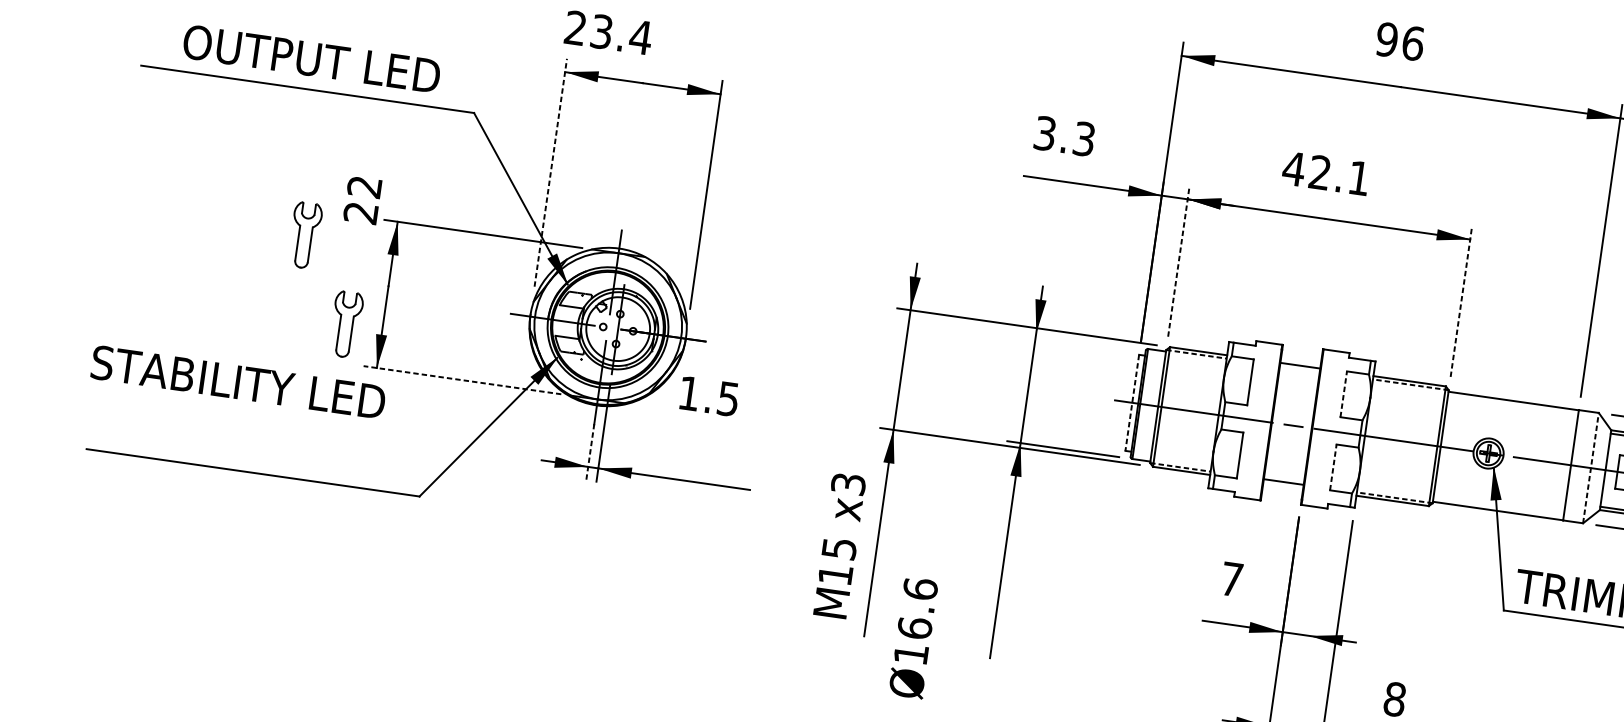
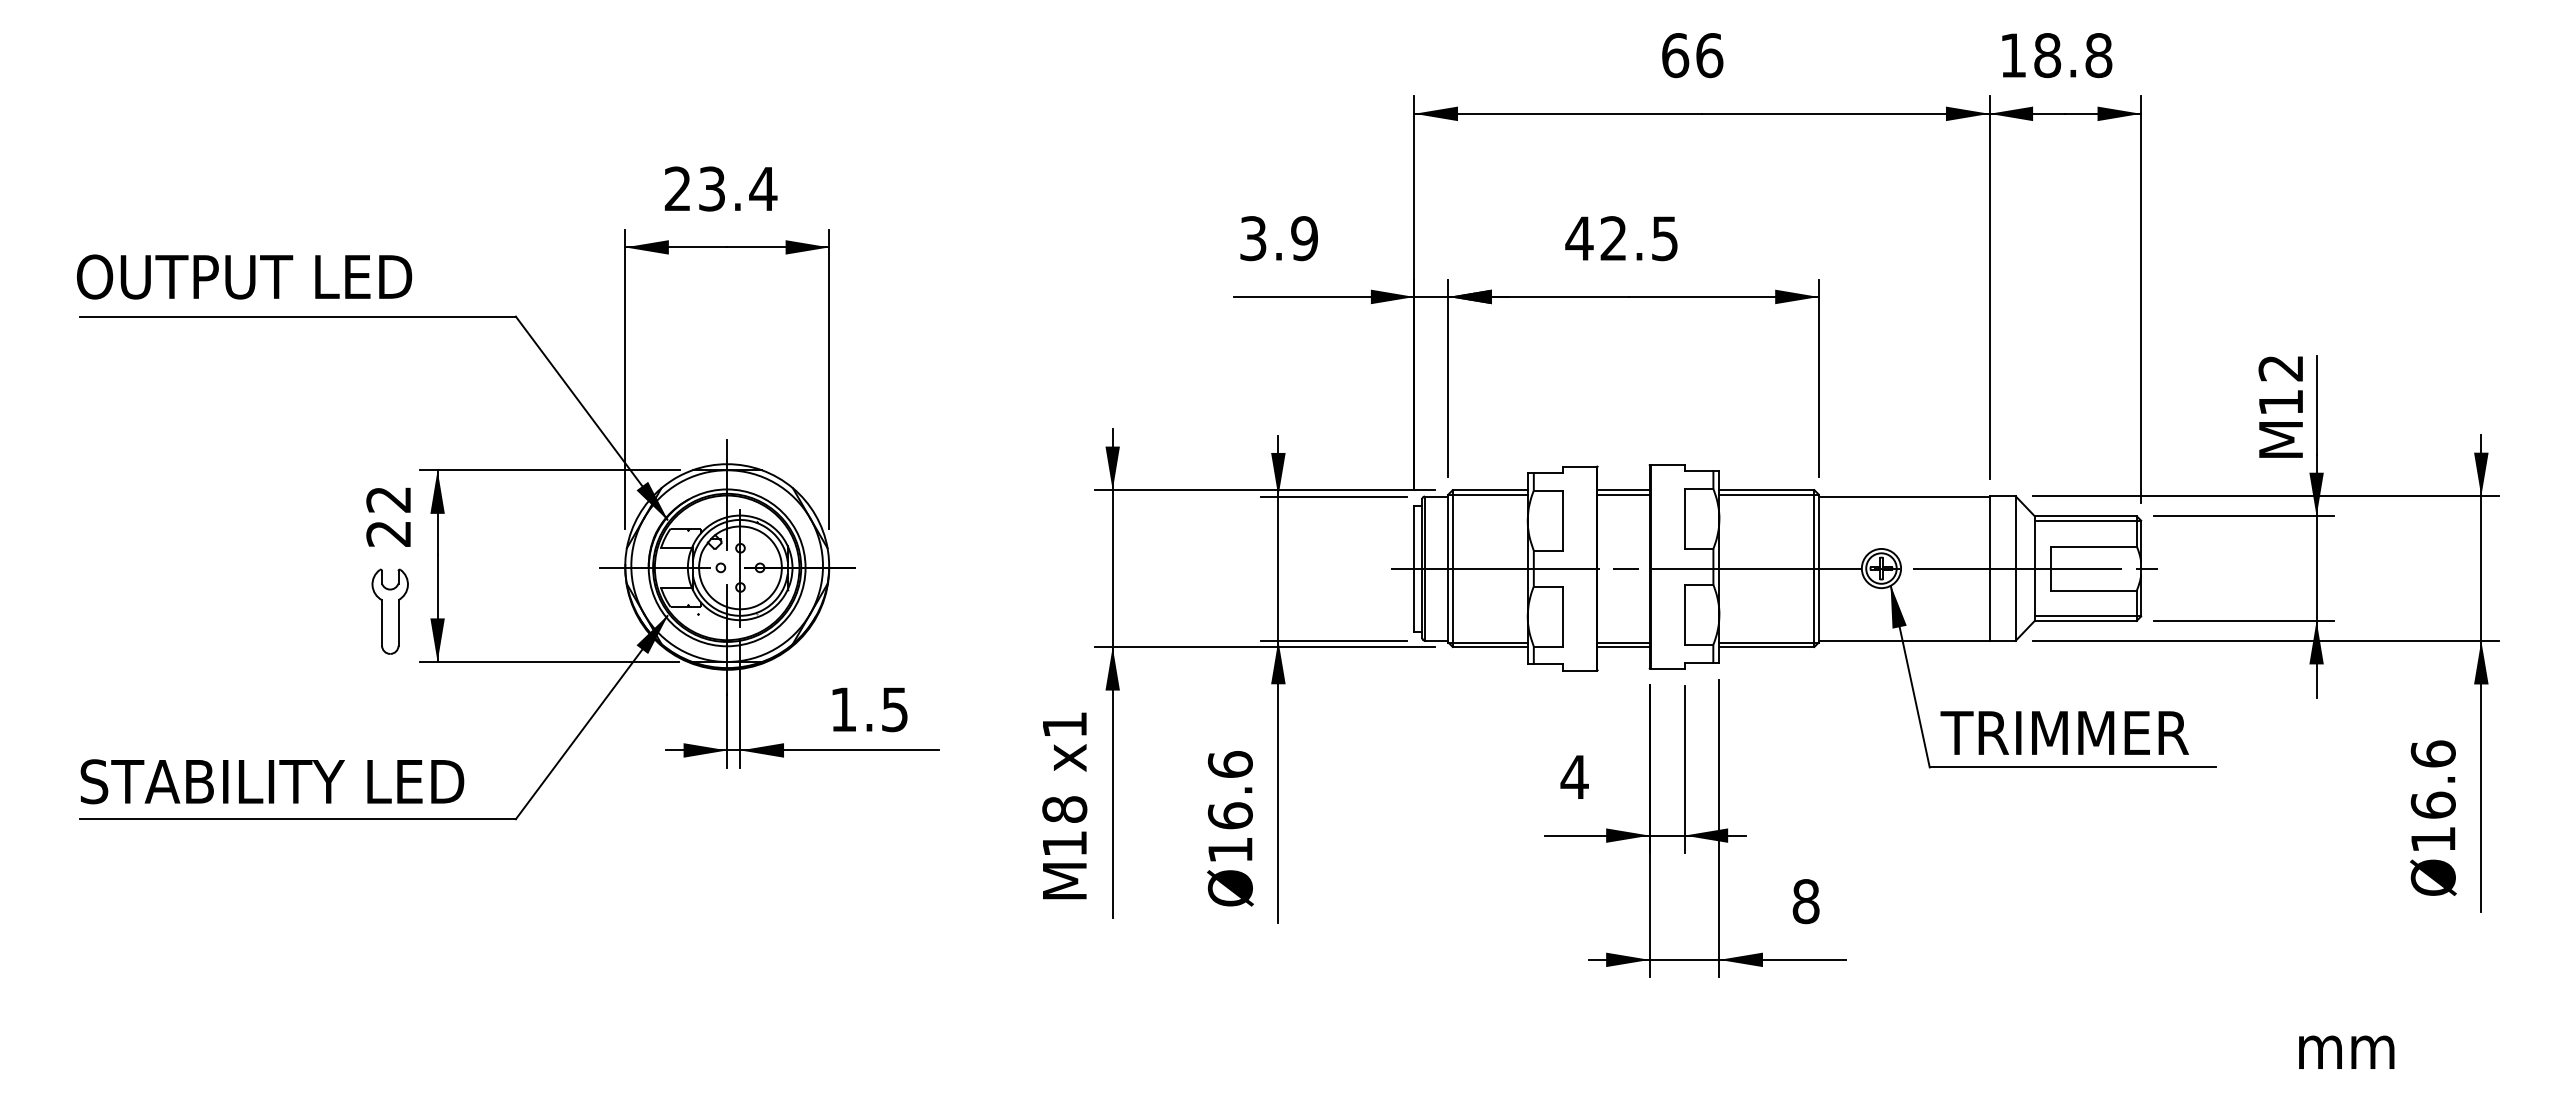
text: (609, 32) -> (721, 188), moved
text: (1387, 39) -> (1675, 55), 96 -> 66
text: (311, 58) -> (244, 276), moved
text: (1084, 139) -> (1304, 238), 3.3 -> 3.9
line: (551, 172) -> (625, 378), dashed -> solid
text: (1358, 178) -> (1664, 238), 42.1 -> 42.5
text: (362, 199) -> (388, 516), moved
part: (304, 235) -> (320, 504), removed
line: (1178, 261) -> (1448, 378), dashed -> solid
line: (1461, 301) -> (1818, 378), dashed -> solid
line: (1078, 339) -> (1333, 496), added
line: (1196, 354) -> (1488, 494), dashed -> solid
line: (1299, 369) -> (1623, 494), added
line: (462, 379) -> (549, 661), dashed -> solid
text: (238, 382) -> (272, 781), moved
line: (1411, 384) -> (1769, 494), dashed -> solid
line: (1343, 393) -> (1684, 518), dashed -> solid
text: (709, 396) -> (869, 709), moved
line: (1132, 402) -> (1414, 568), dashed -> solid
line: (590, 451) -> (727, 730), dashed -> solid
line: (1180, 467) -> (1488, 642), dashed -> solid
line: (1333, 467) -> (1684, 614), dashed -> solid
line: (1590, 468) -> (2015, 568), dashed -> solid
text: (848, 483) -> (1064, 724), x3 -> x1
line: (1283, 484) -> (1623, 646), added
line: (1395, 497) -> (1769, 642), dashed -> solid
text: (839, 548) -> (1064, 809), 15 -> 18
text: (1231, 578) -> (1574, 776), 7 -> 4
line: (1316, 585) -> (1684, 769), added
text: (913, 637) -> (1230, 828), moved

